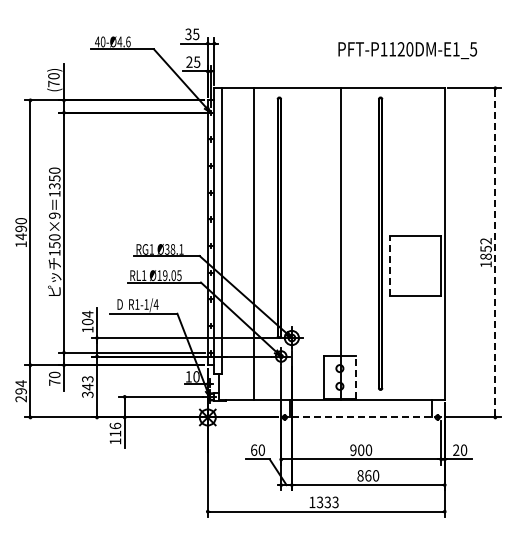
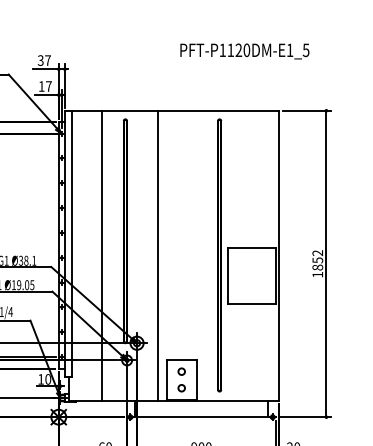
text: (196, 34) -> (48, 60), 35 -> 37
text: (407, 50) -> (244, 51), moved
text: (193, 61) -> (45, 85), 25 -> 17
line: (340, 243) -> (158, 255), moved
line: (495, 252) -> (326, 263), dashed -> solid
line: (389, 265) -> (227, 275), dashed -> solid
line: (355, 376) -> (196, 379), dashed -> solid
line: (361, 417) -> (201, 417), dashed -> solid

